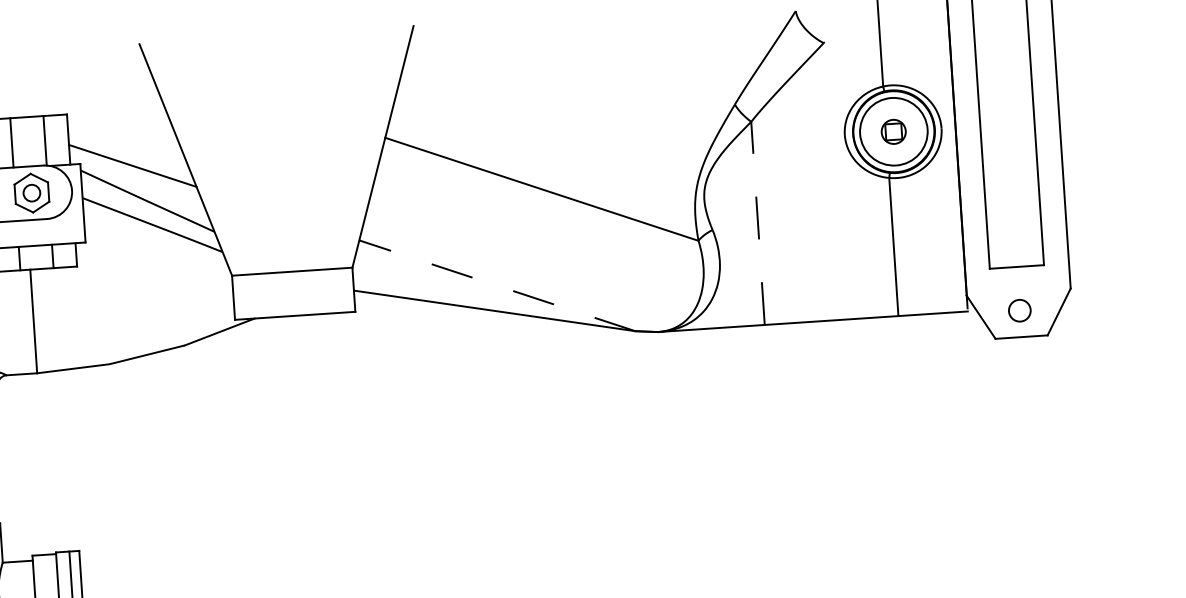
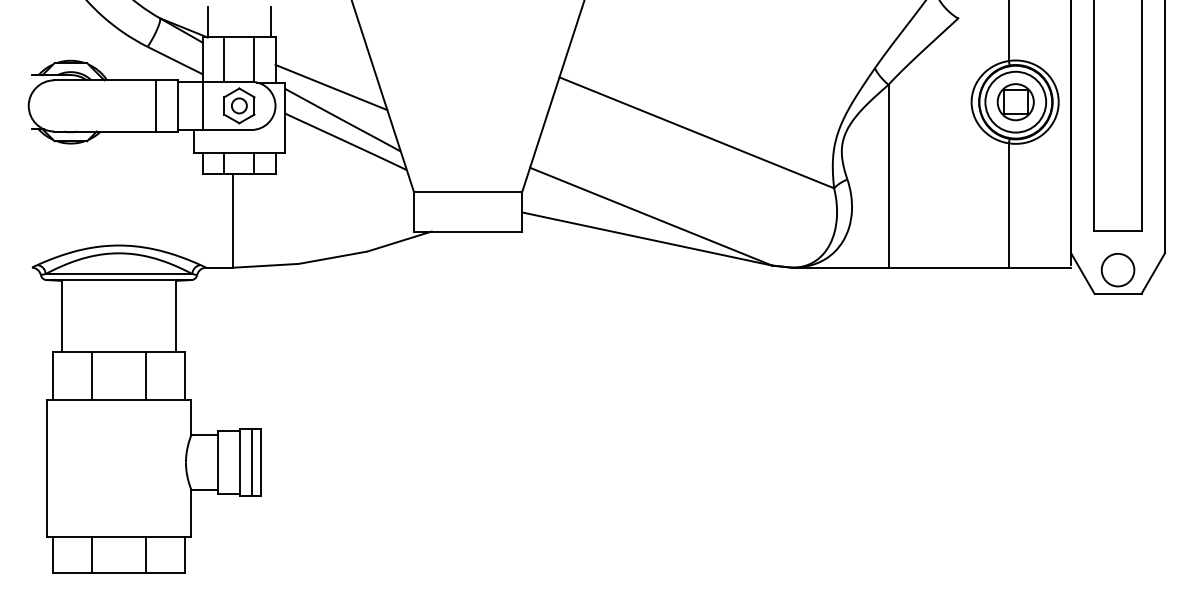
line: (60, 98) -> (270, 22), added
part: (893, 132) -> (1015, 102), size x1.67
line: (757, 222) -> (888, 175), dashed -> solid
line: (497, 285) -> (651, 216), dashed -> solid
circle: (1019, 310) -> (1117, 269), size x1.67

